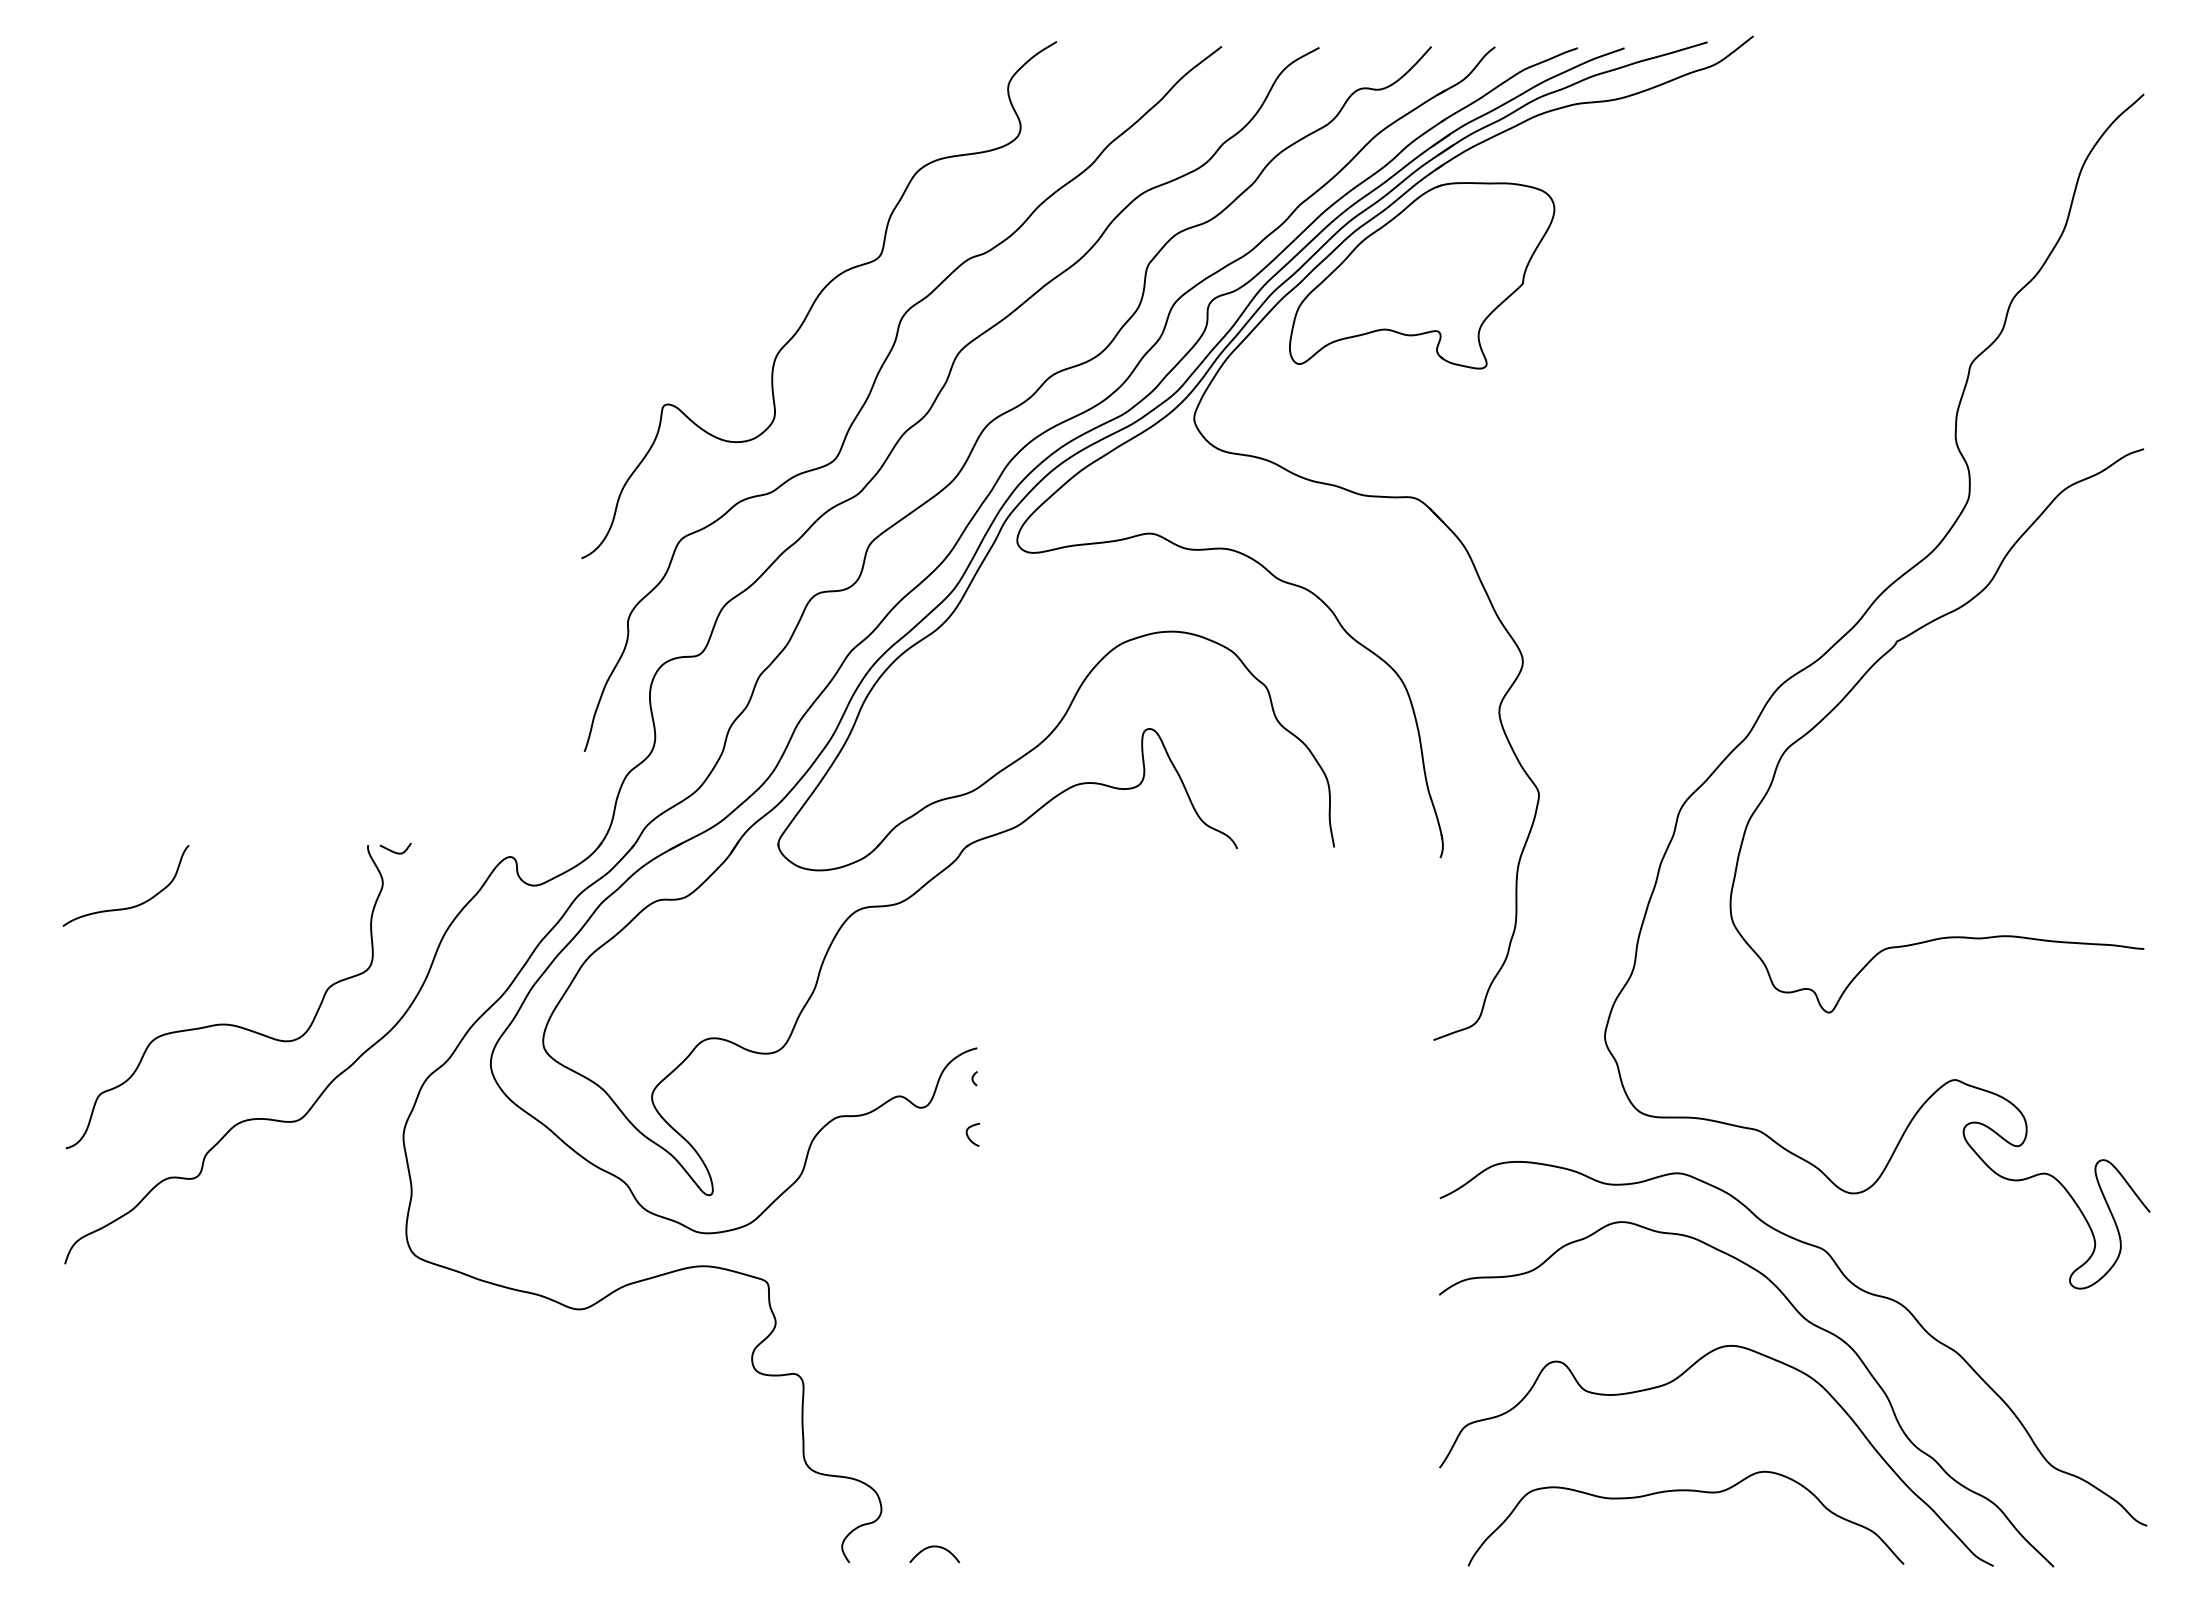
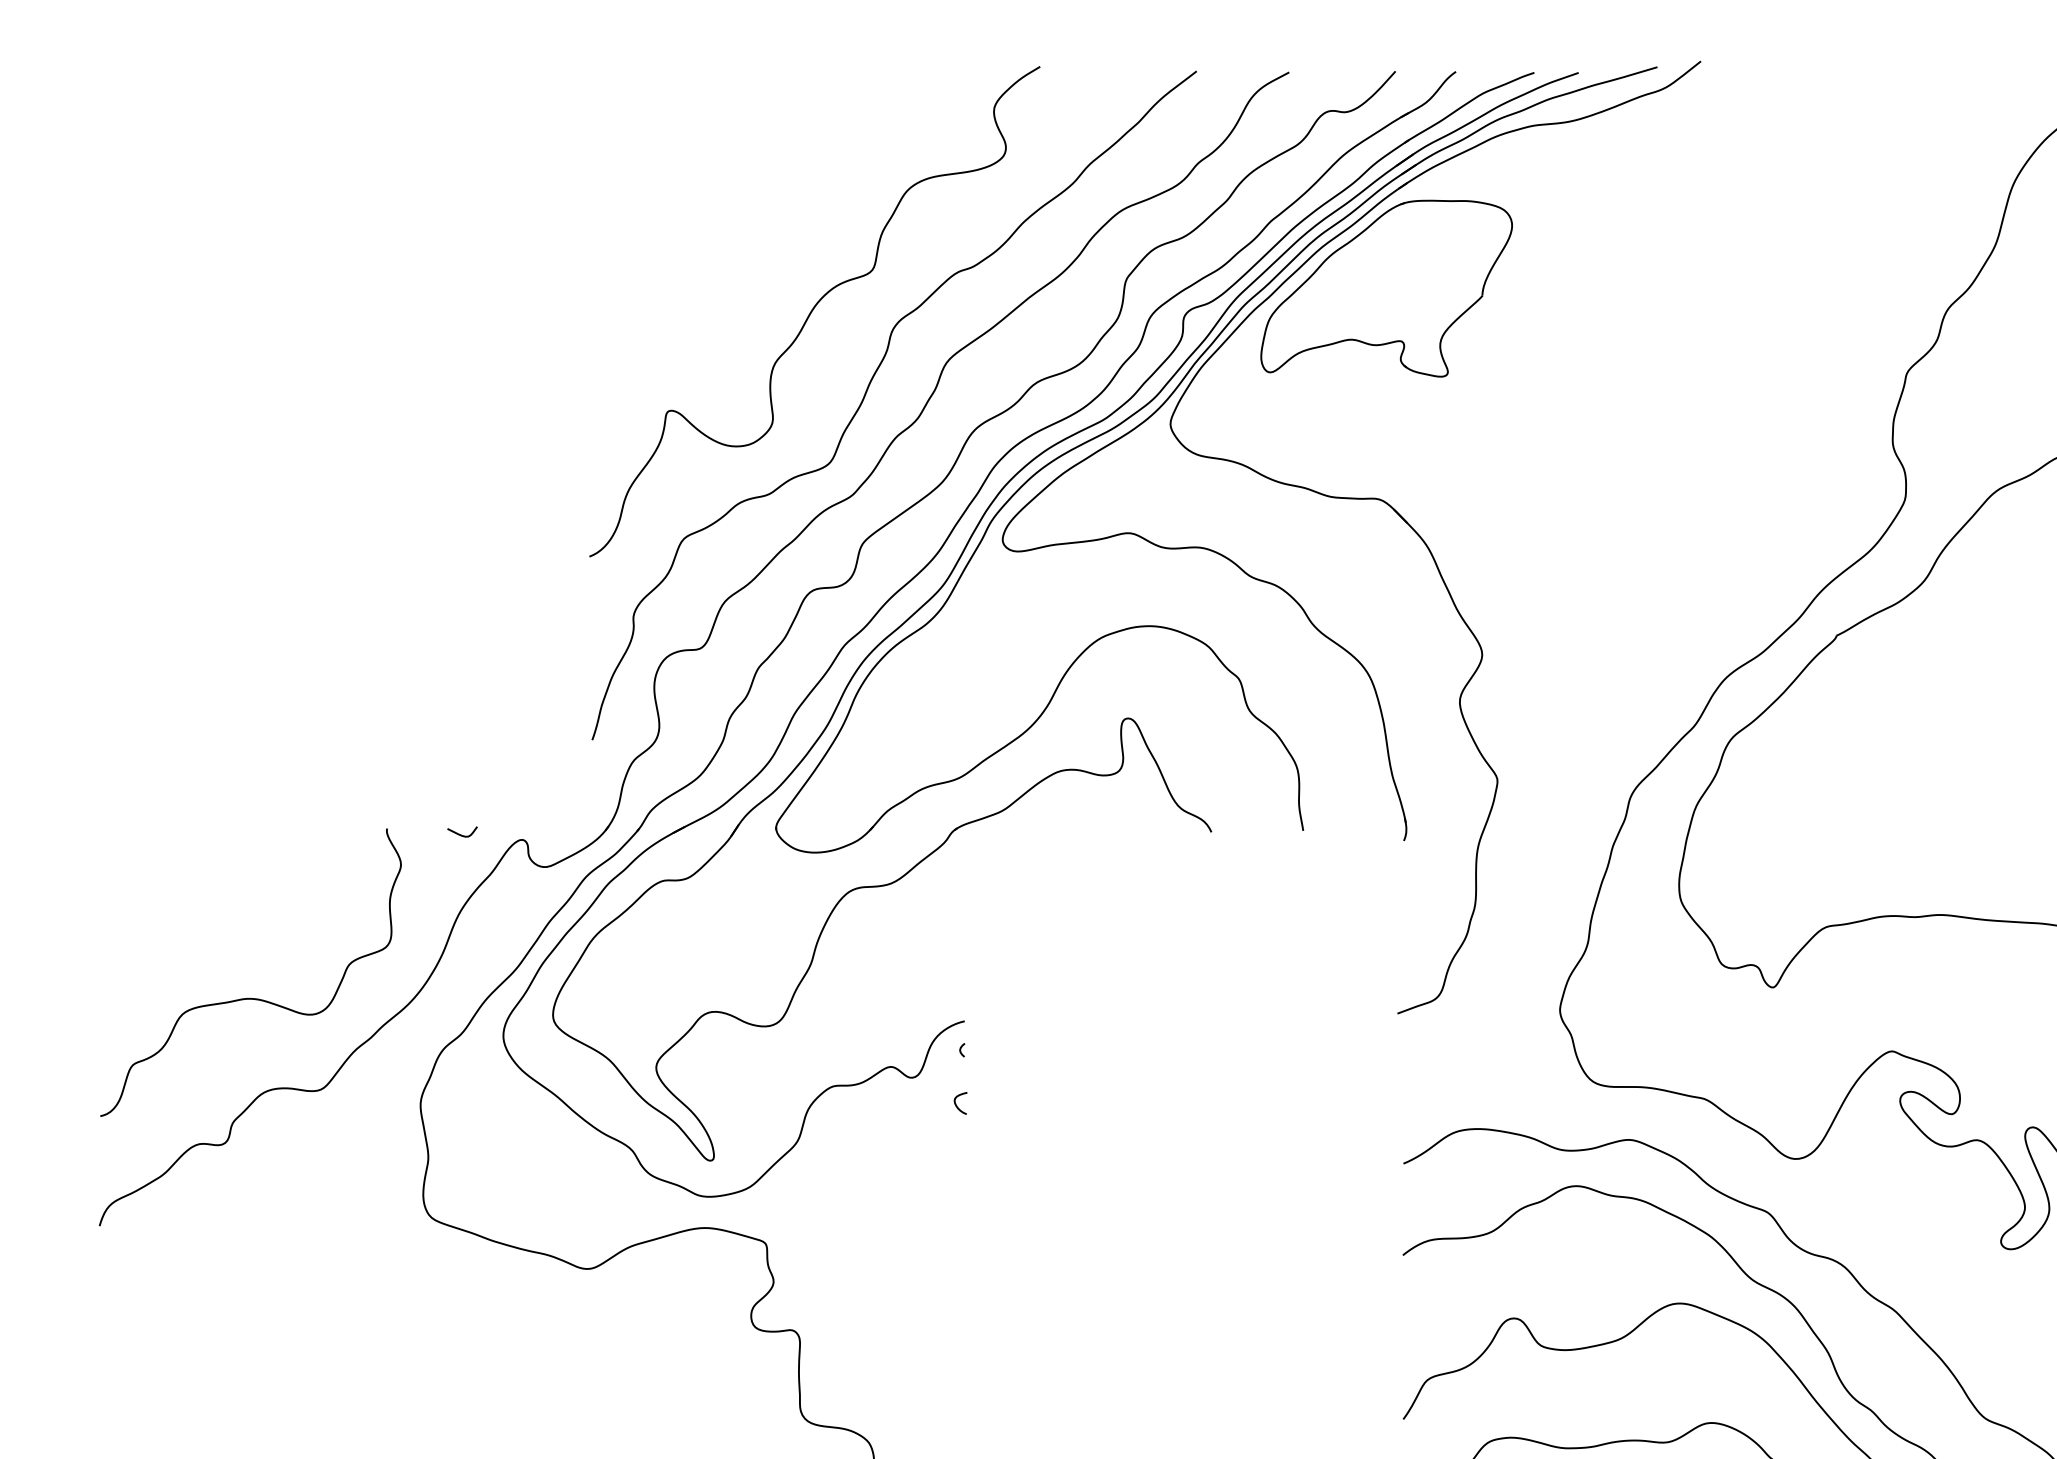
curve: (395, 851) -> (462, 834), moved
curve: (131, 906) -> (162, 886), removed

